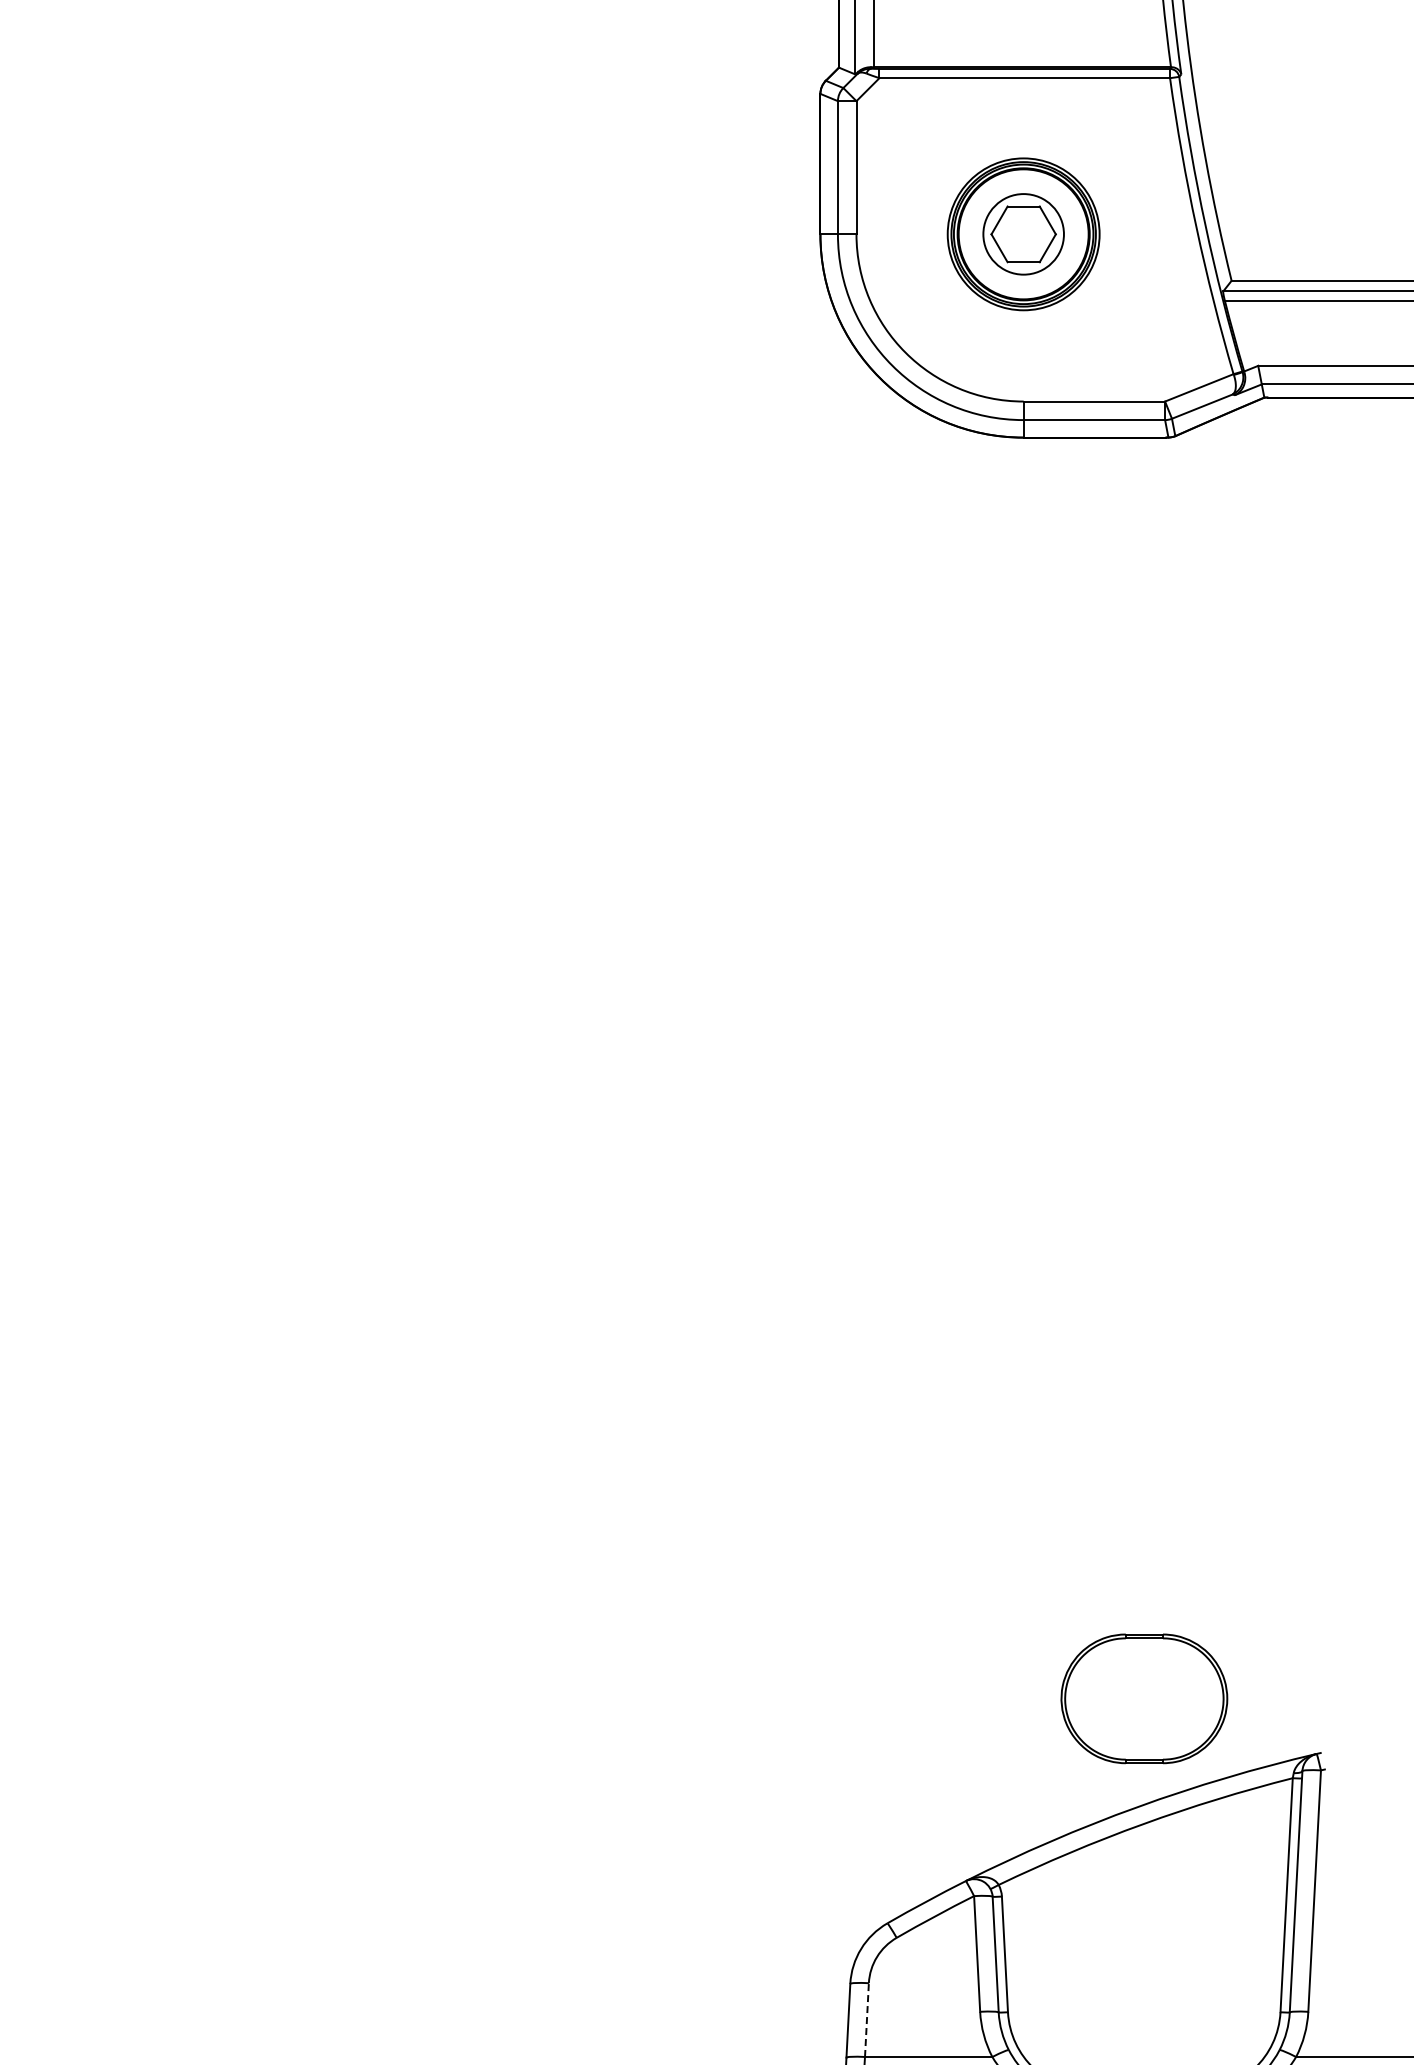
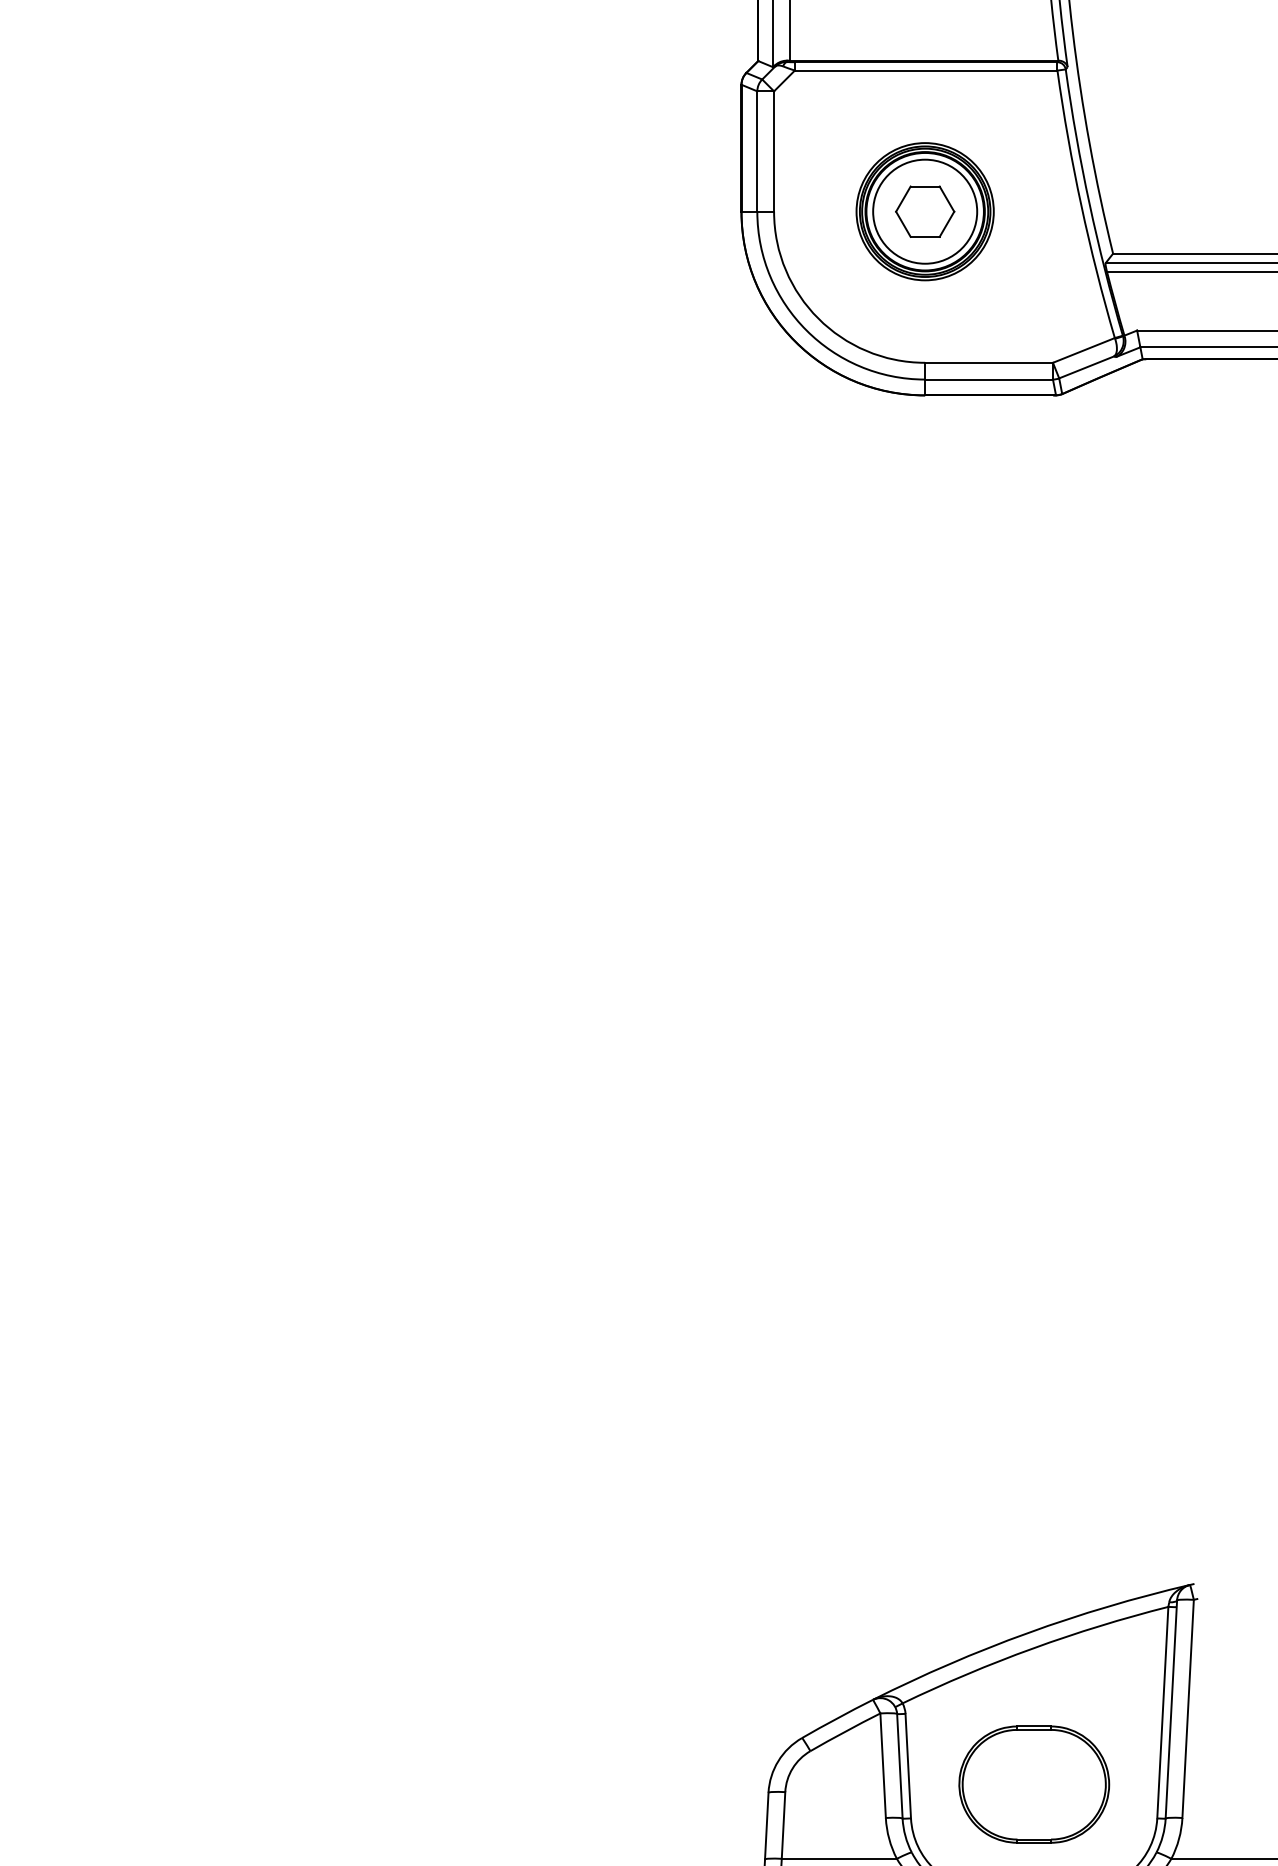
circle: (1023, 233) -> (925, 210), size x1.43
part: (1144, 1698) -> (1034, 1784), moved
line: (866, 2020) -> (783, 1825), dashed -> solid

